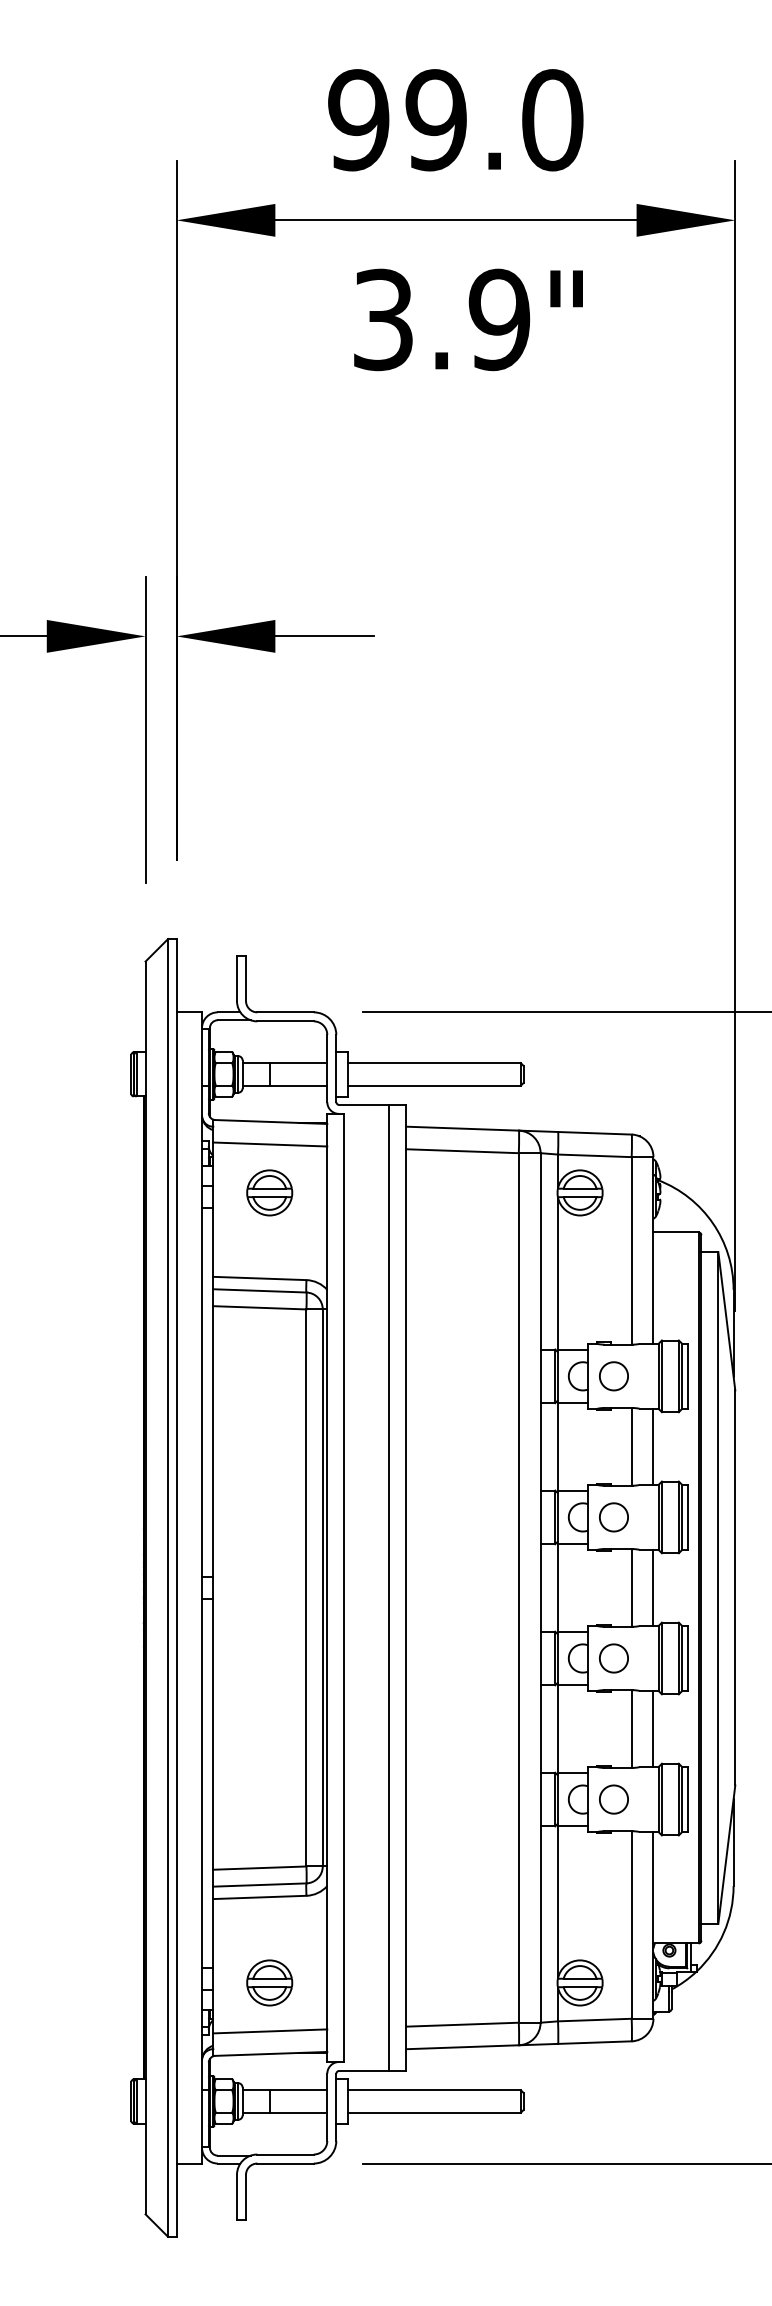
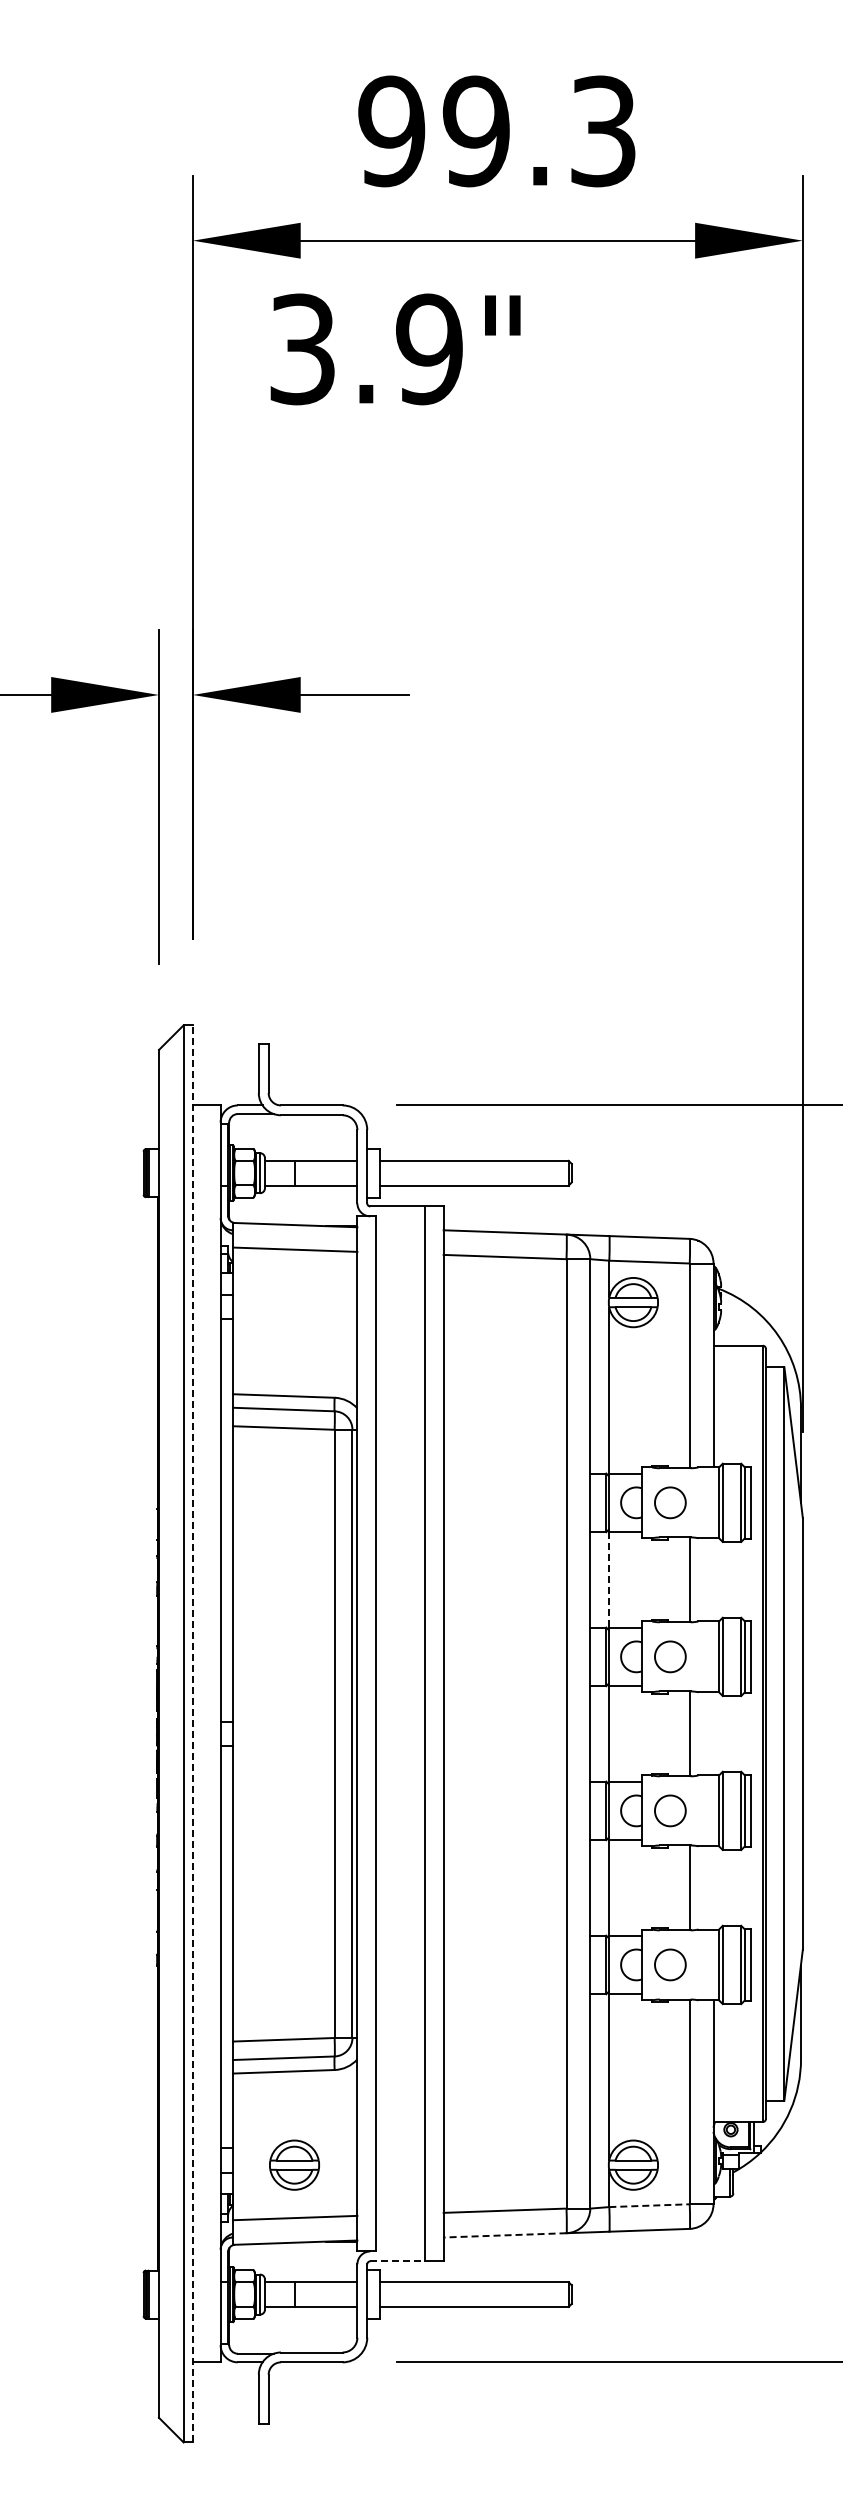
text: (552, 120) -> (603, 131), 99.0 -> 99.3
text: (468, 319) -> (395, 349), moved
part: (269, 1192) -> (294, 1302), removed
line: (558, 1446) -> (609, 1579), solid -> dashed
line: (653, 1446) -> (713, 1579), removed
line: (176, 1587) -> (192, 1733), solid -> dashed
line: (653, 1587) -> (713, 1733), removed
line: (653, 1728) -> (713, 1887), removed
line: (595, 2019) -> (650, 2205), solid -> dashed
line: (462, 2047) -> (504, 2235), solid -> dashed
line: (364, 2071) -> (398, 2261), solid -> dashed

